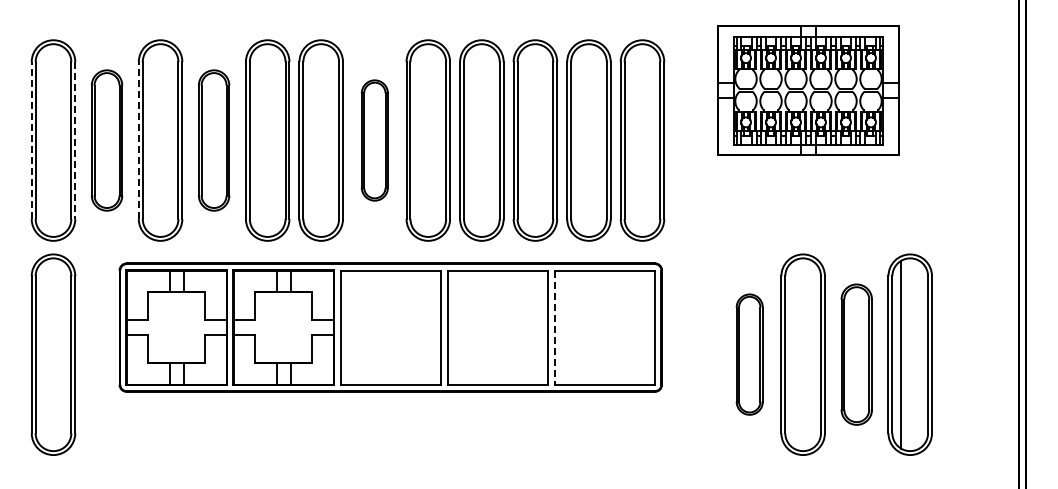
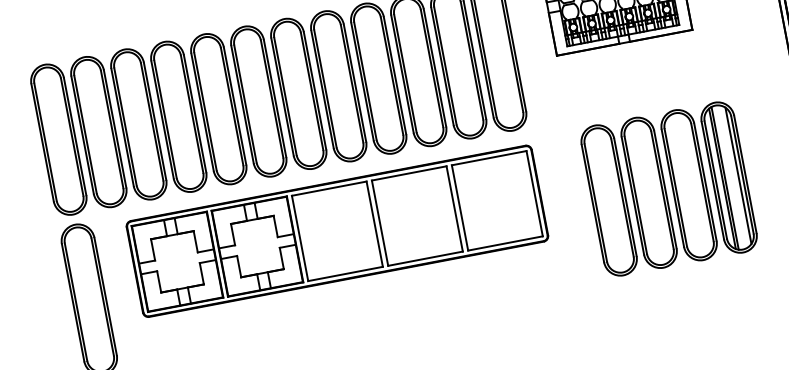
line: (31, 140) -> (42, 142), dashed -> solid
line: (75, 140) -> (75, 136), dashed -> solid
part: (106, 140) -> (98, 132), size x1.43
line: (138, 140) -> (122, 127), dashed -> solid
part: (213, 140) -> (178, 116), size x1.43
part: (374, 140) -> (298, 93), size x1.67
line: (555, 328) -> (460, 208), dashed -> solid
part: (749, 354) -> (609, 200), size x1.67
part: (856, 354) -> (688, 185), size x1.43
line: (904, 354) -> (724, 178), added
line: (922, 354) -> (738, 175), added

